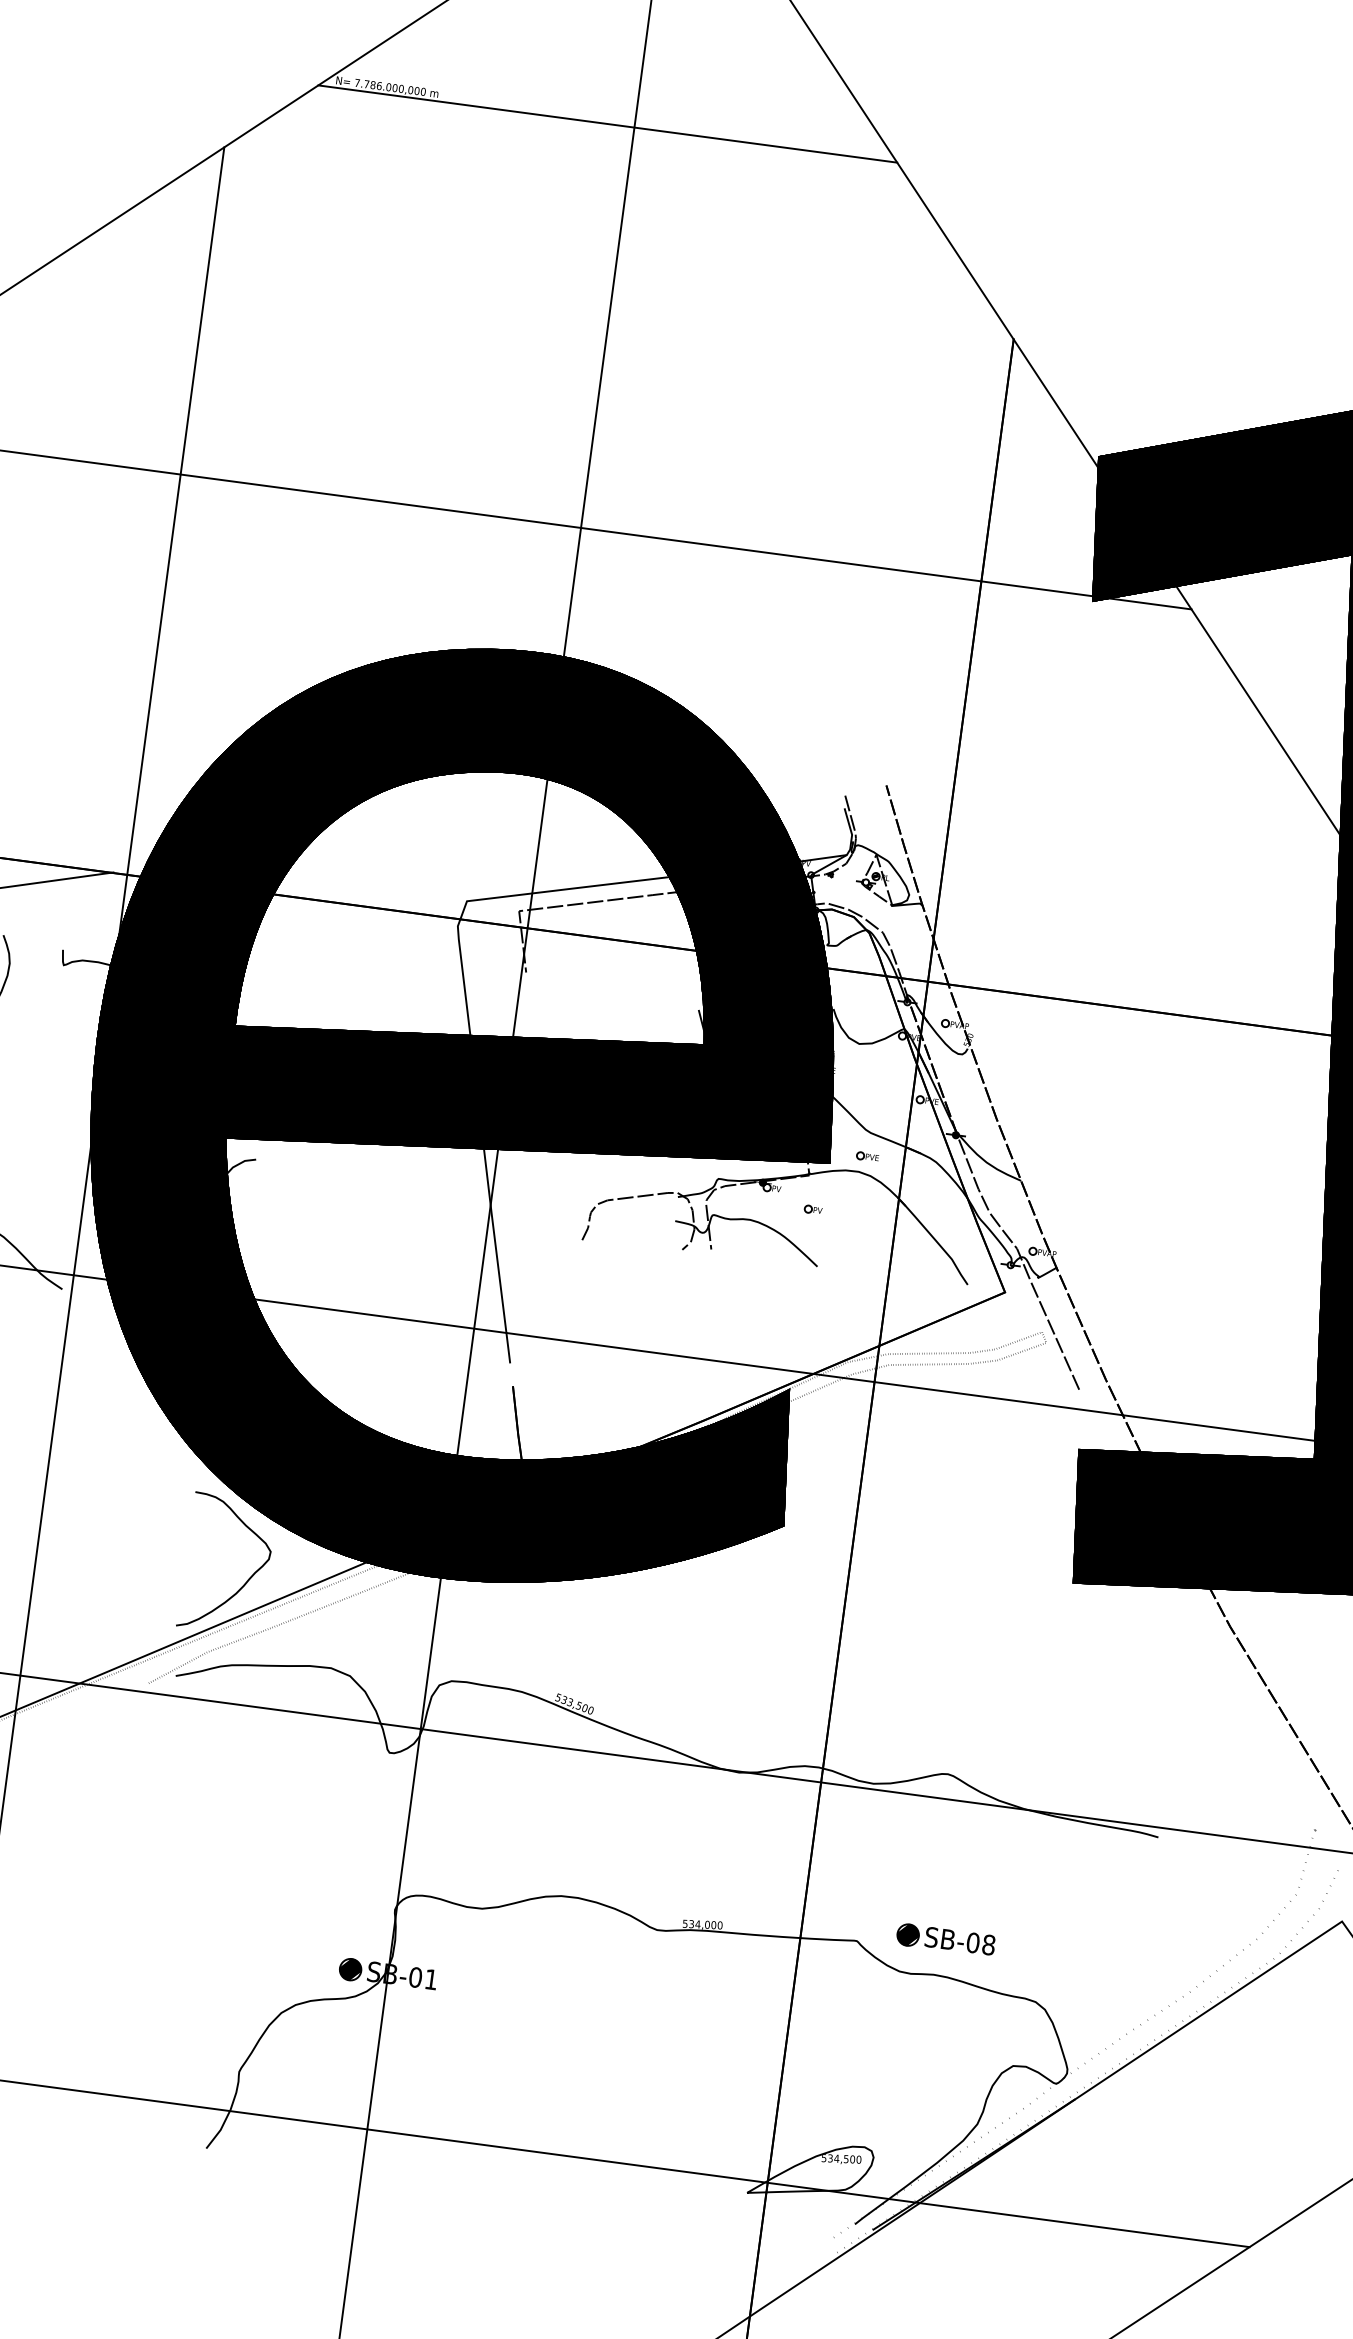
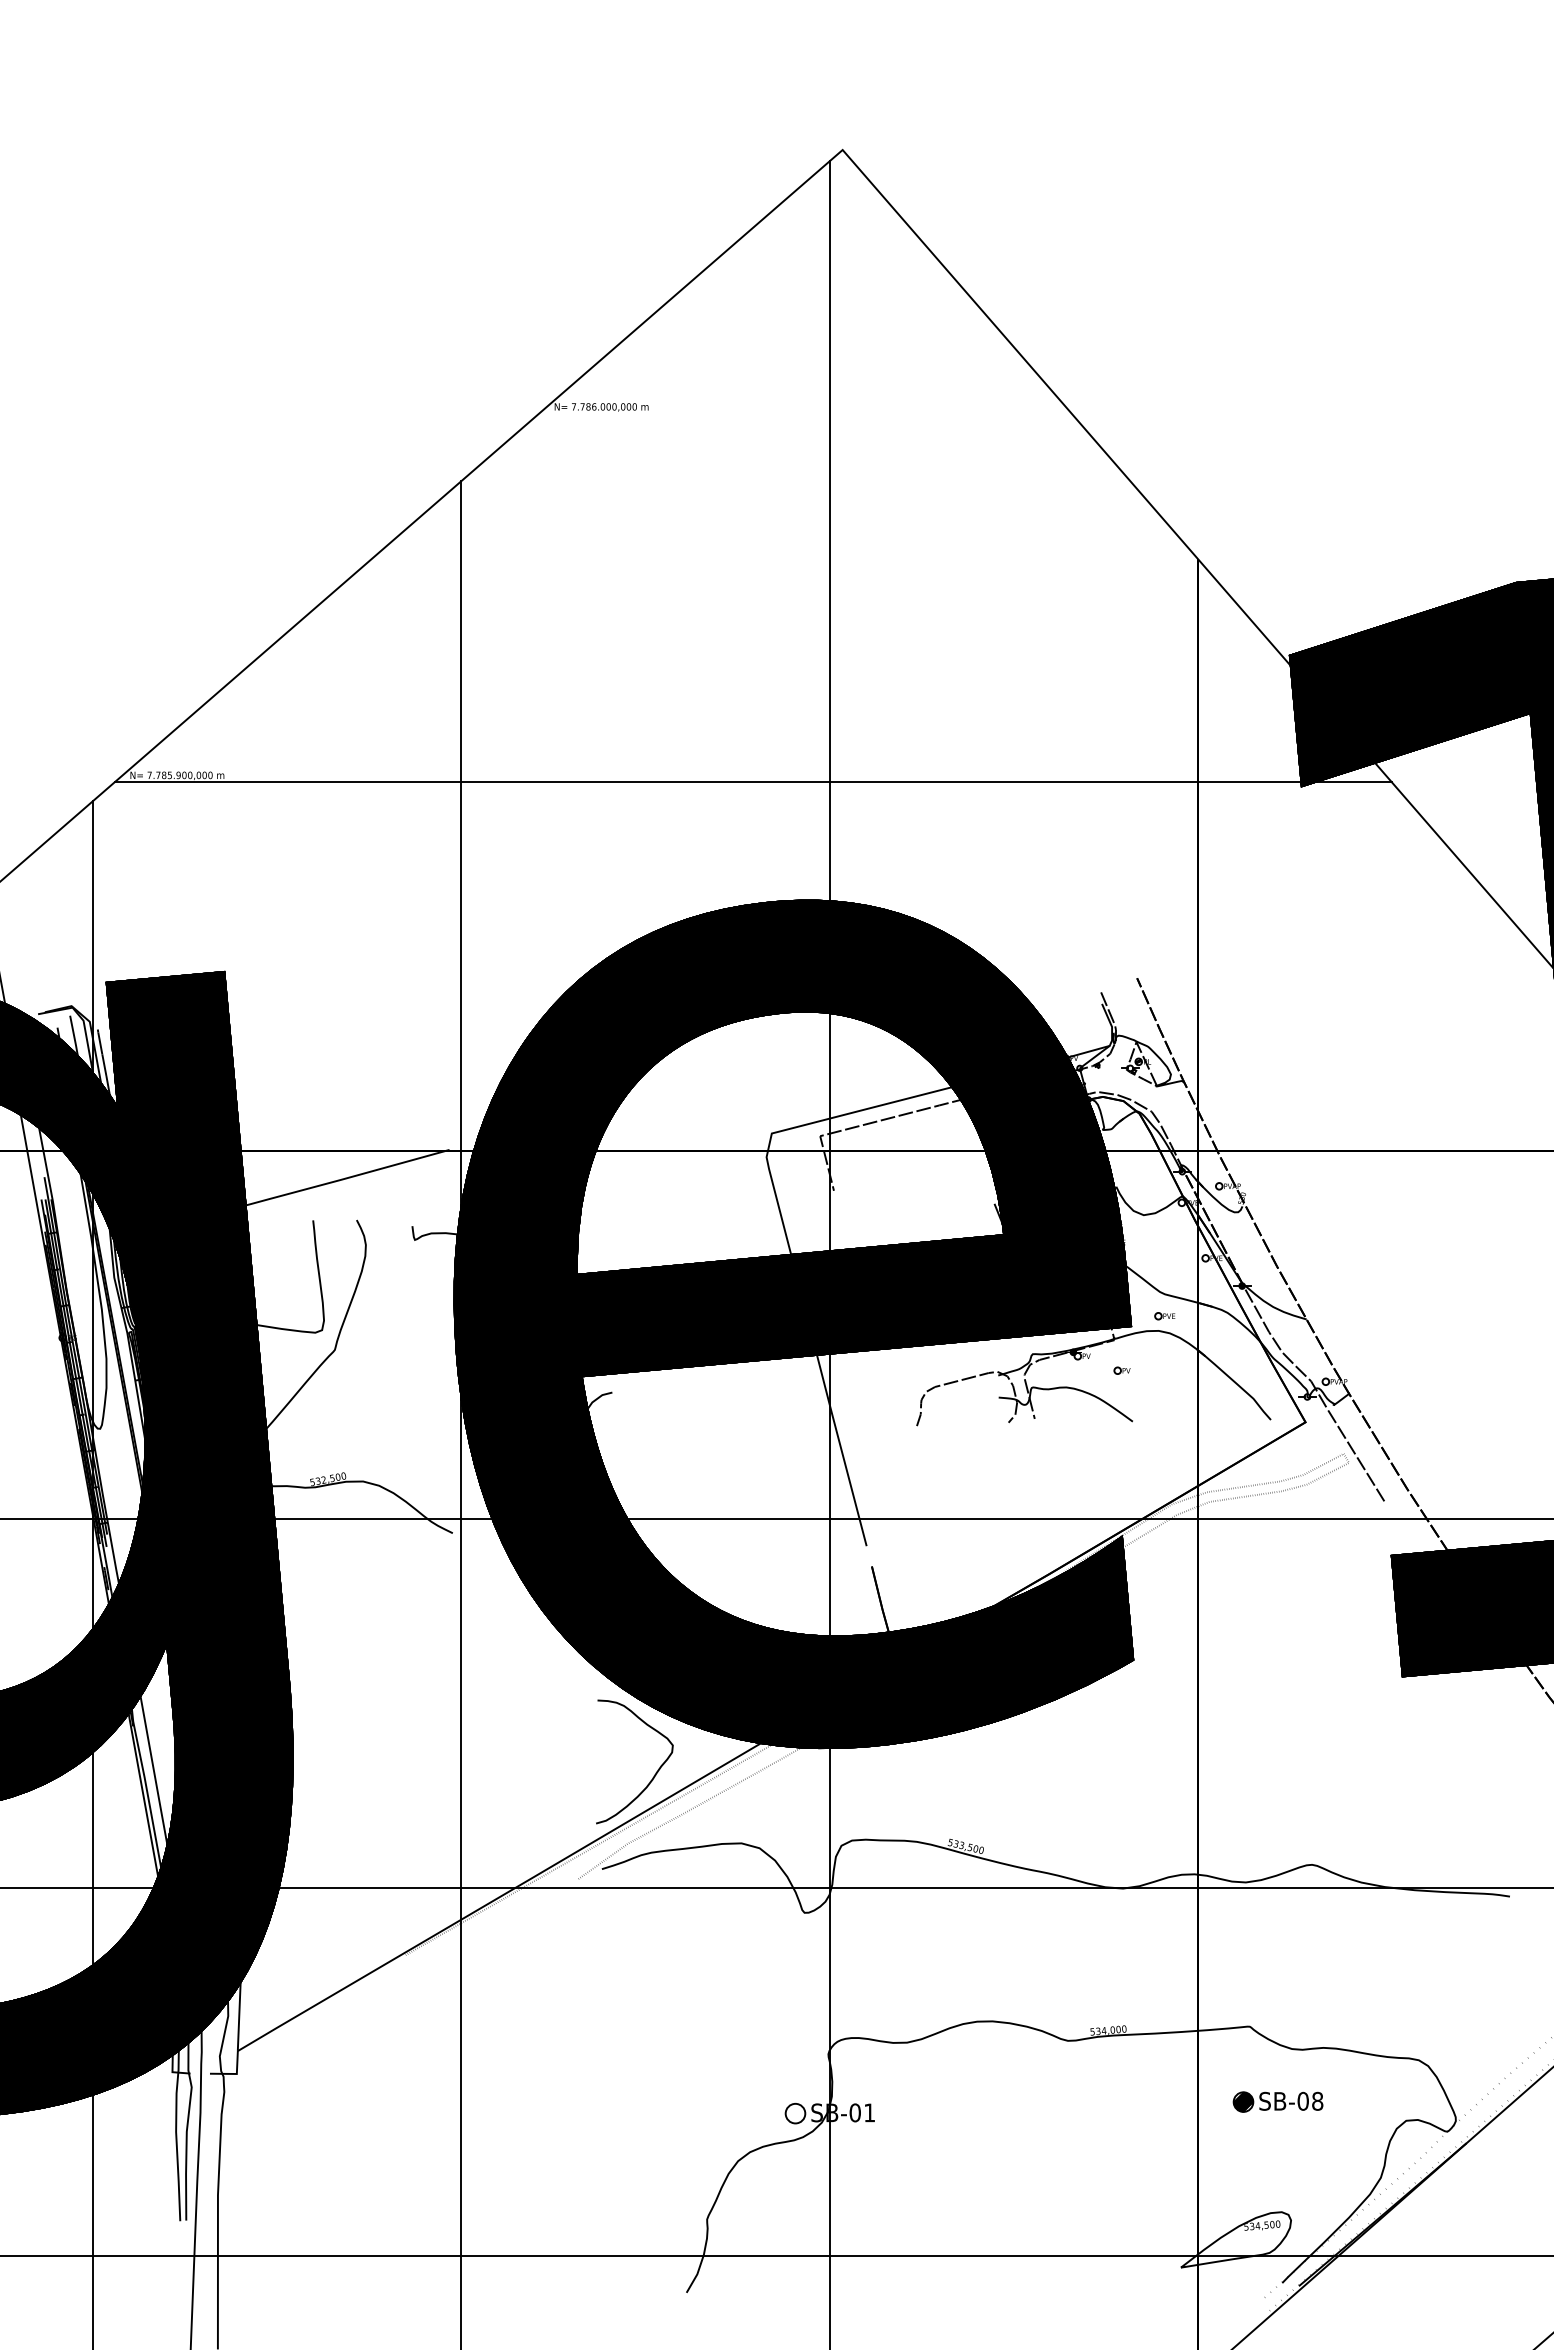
line: (607, 123) -> (805, 413), removed
part: (945, 1939) -> (1277, 2101), moved
hatch: (350, 1969) -> (795, 2113), removed

